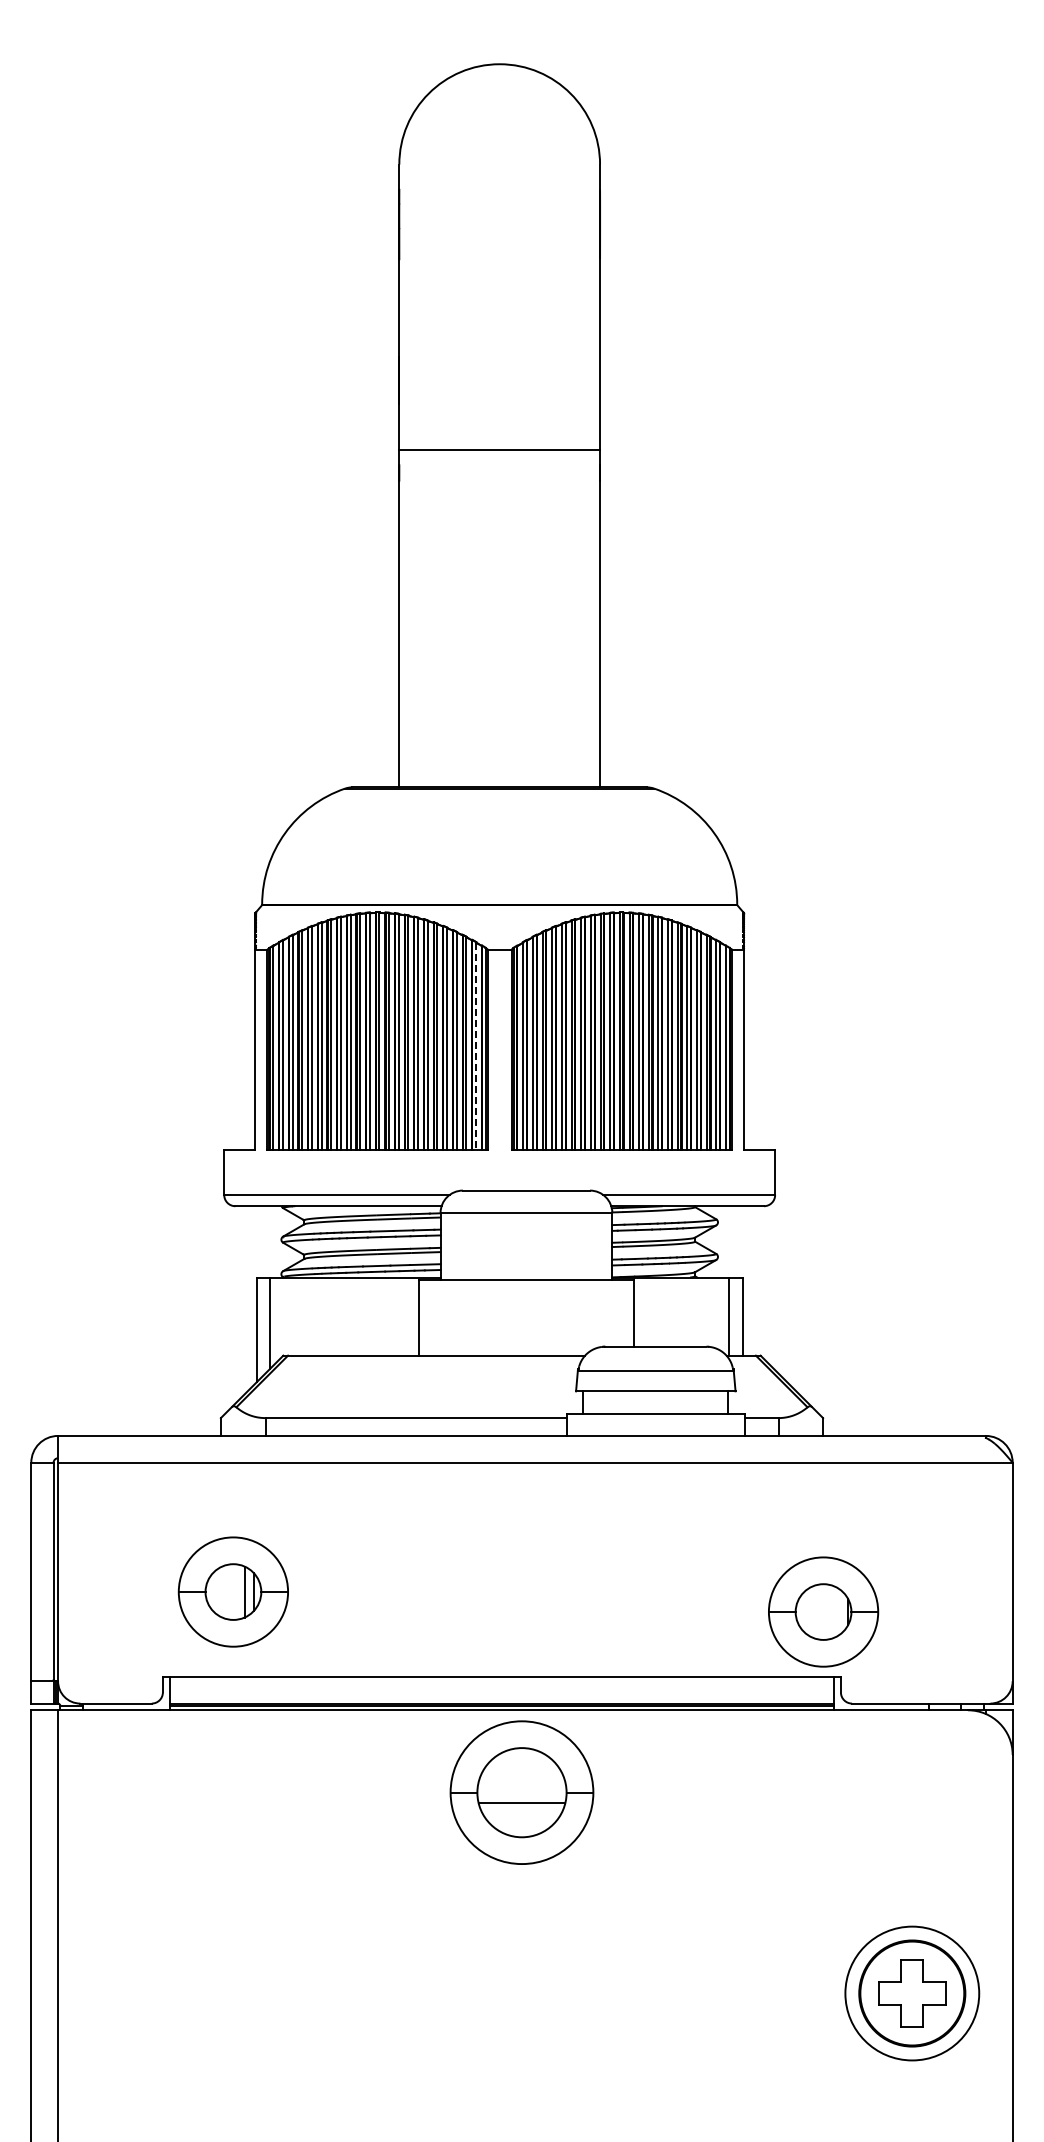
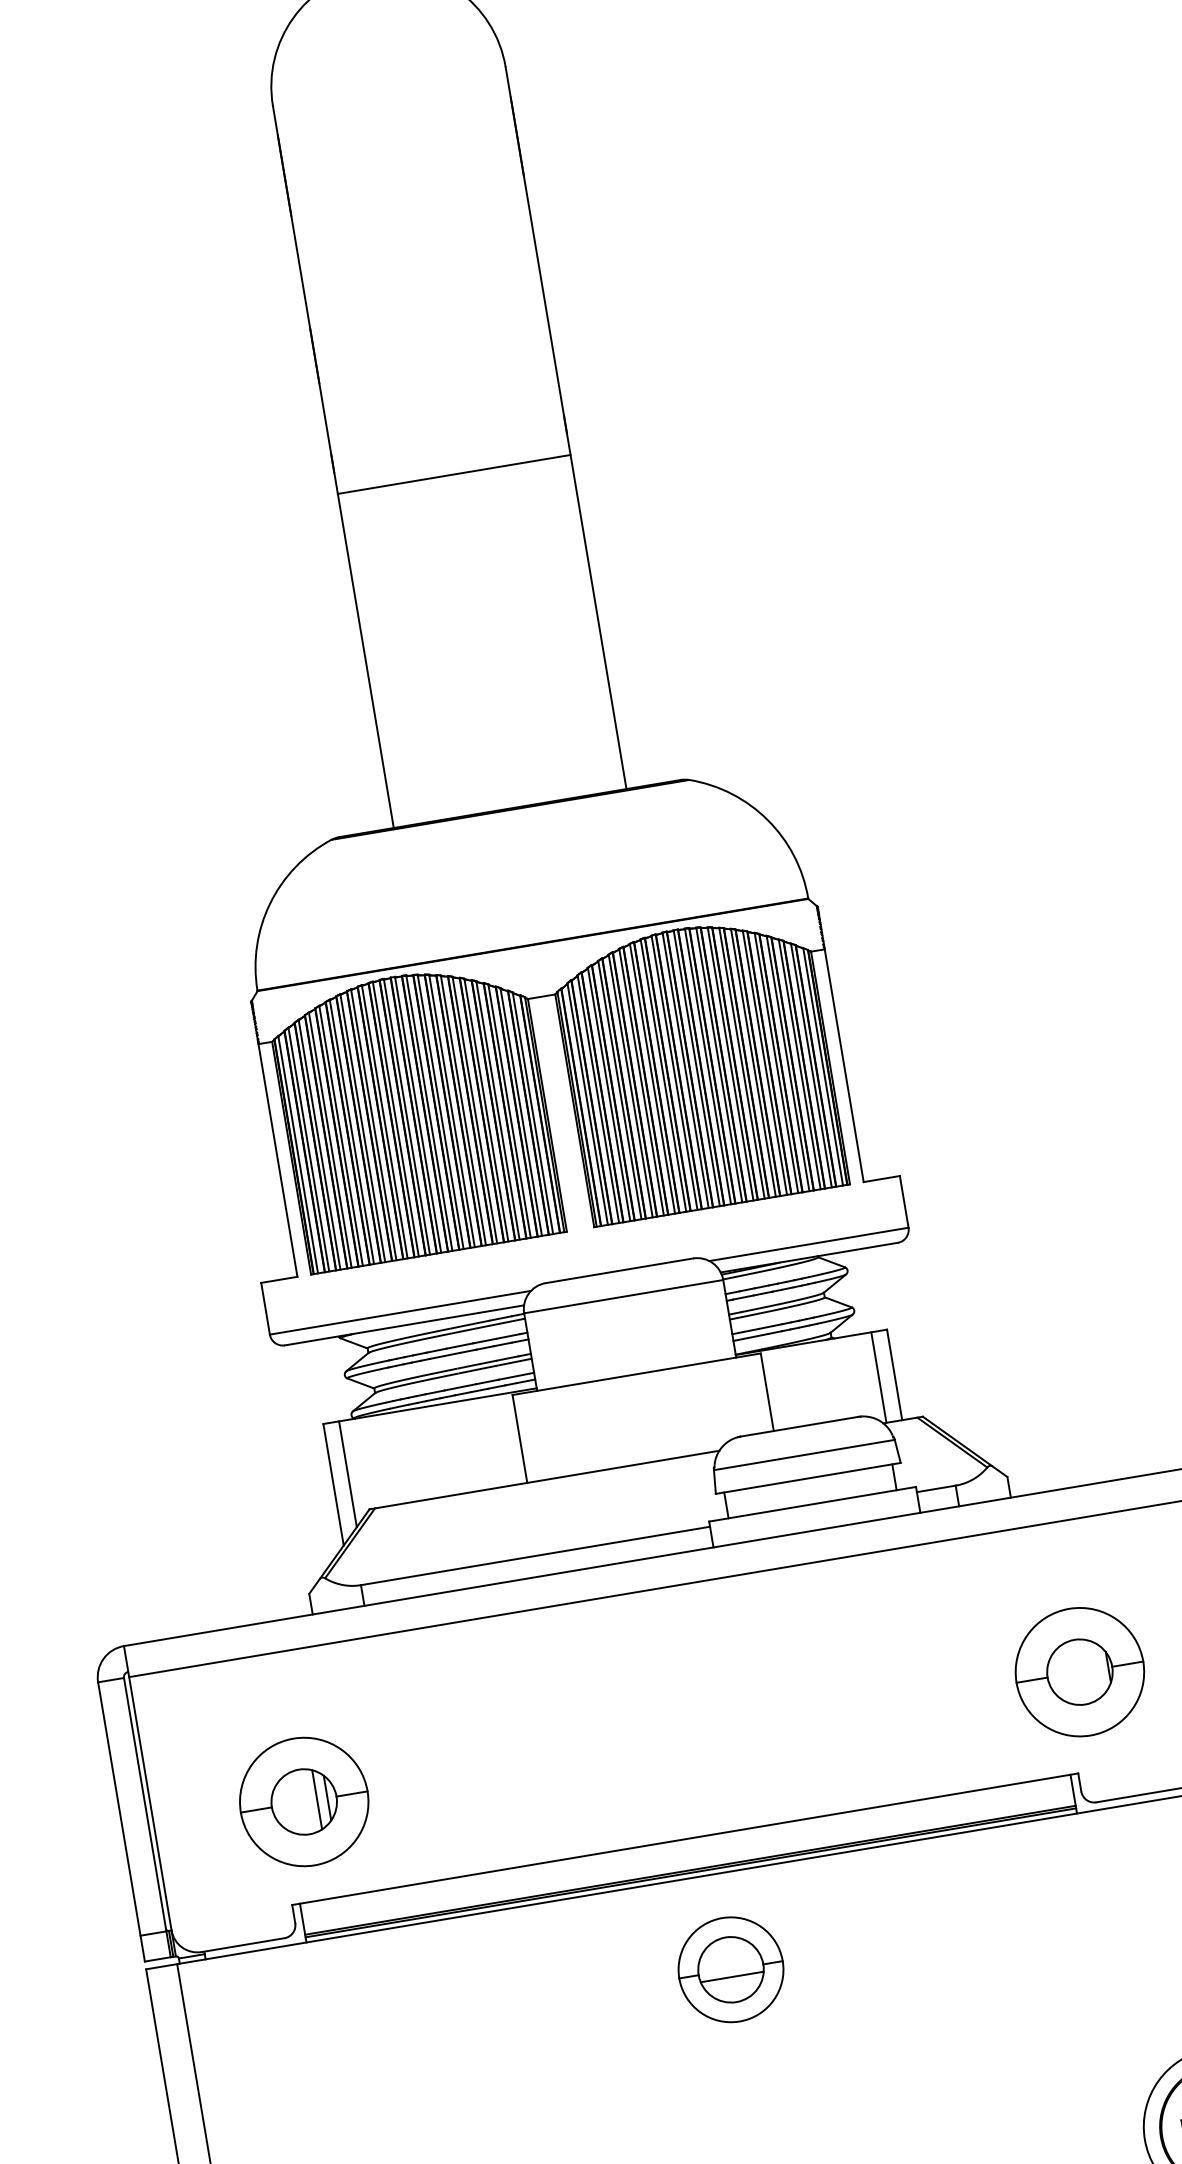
line: (499, 450) -> (454, 474), moved
line: (476, 1046) -> (533, 1113), dashed -> solid
part: (232, 1591) -> (303, 1801), moved
part: (823, 1611) -> (1079, 1671), moved
part: (521, 1792) -> (730, 1969), size x0.62

